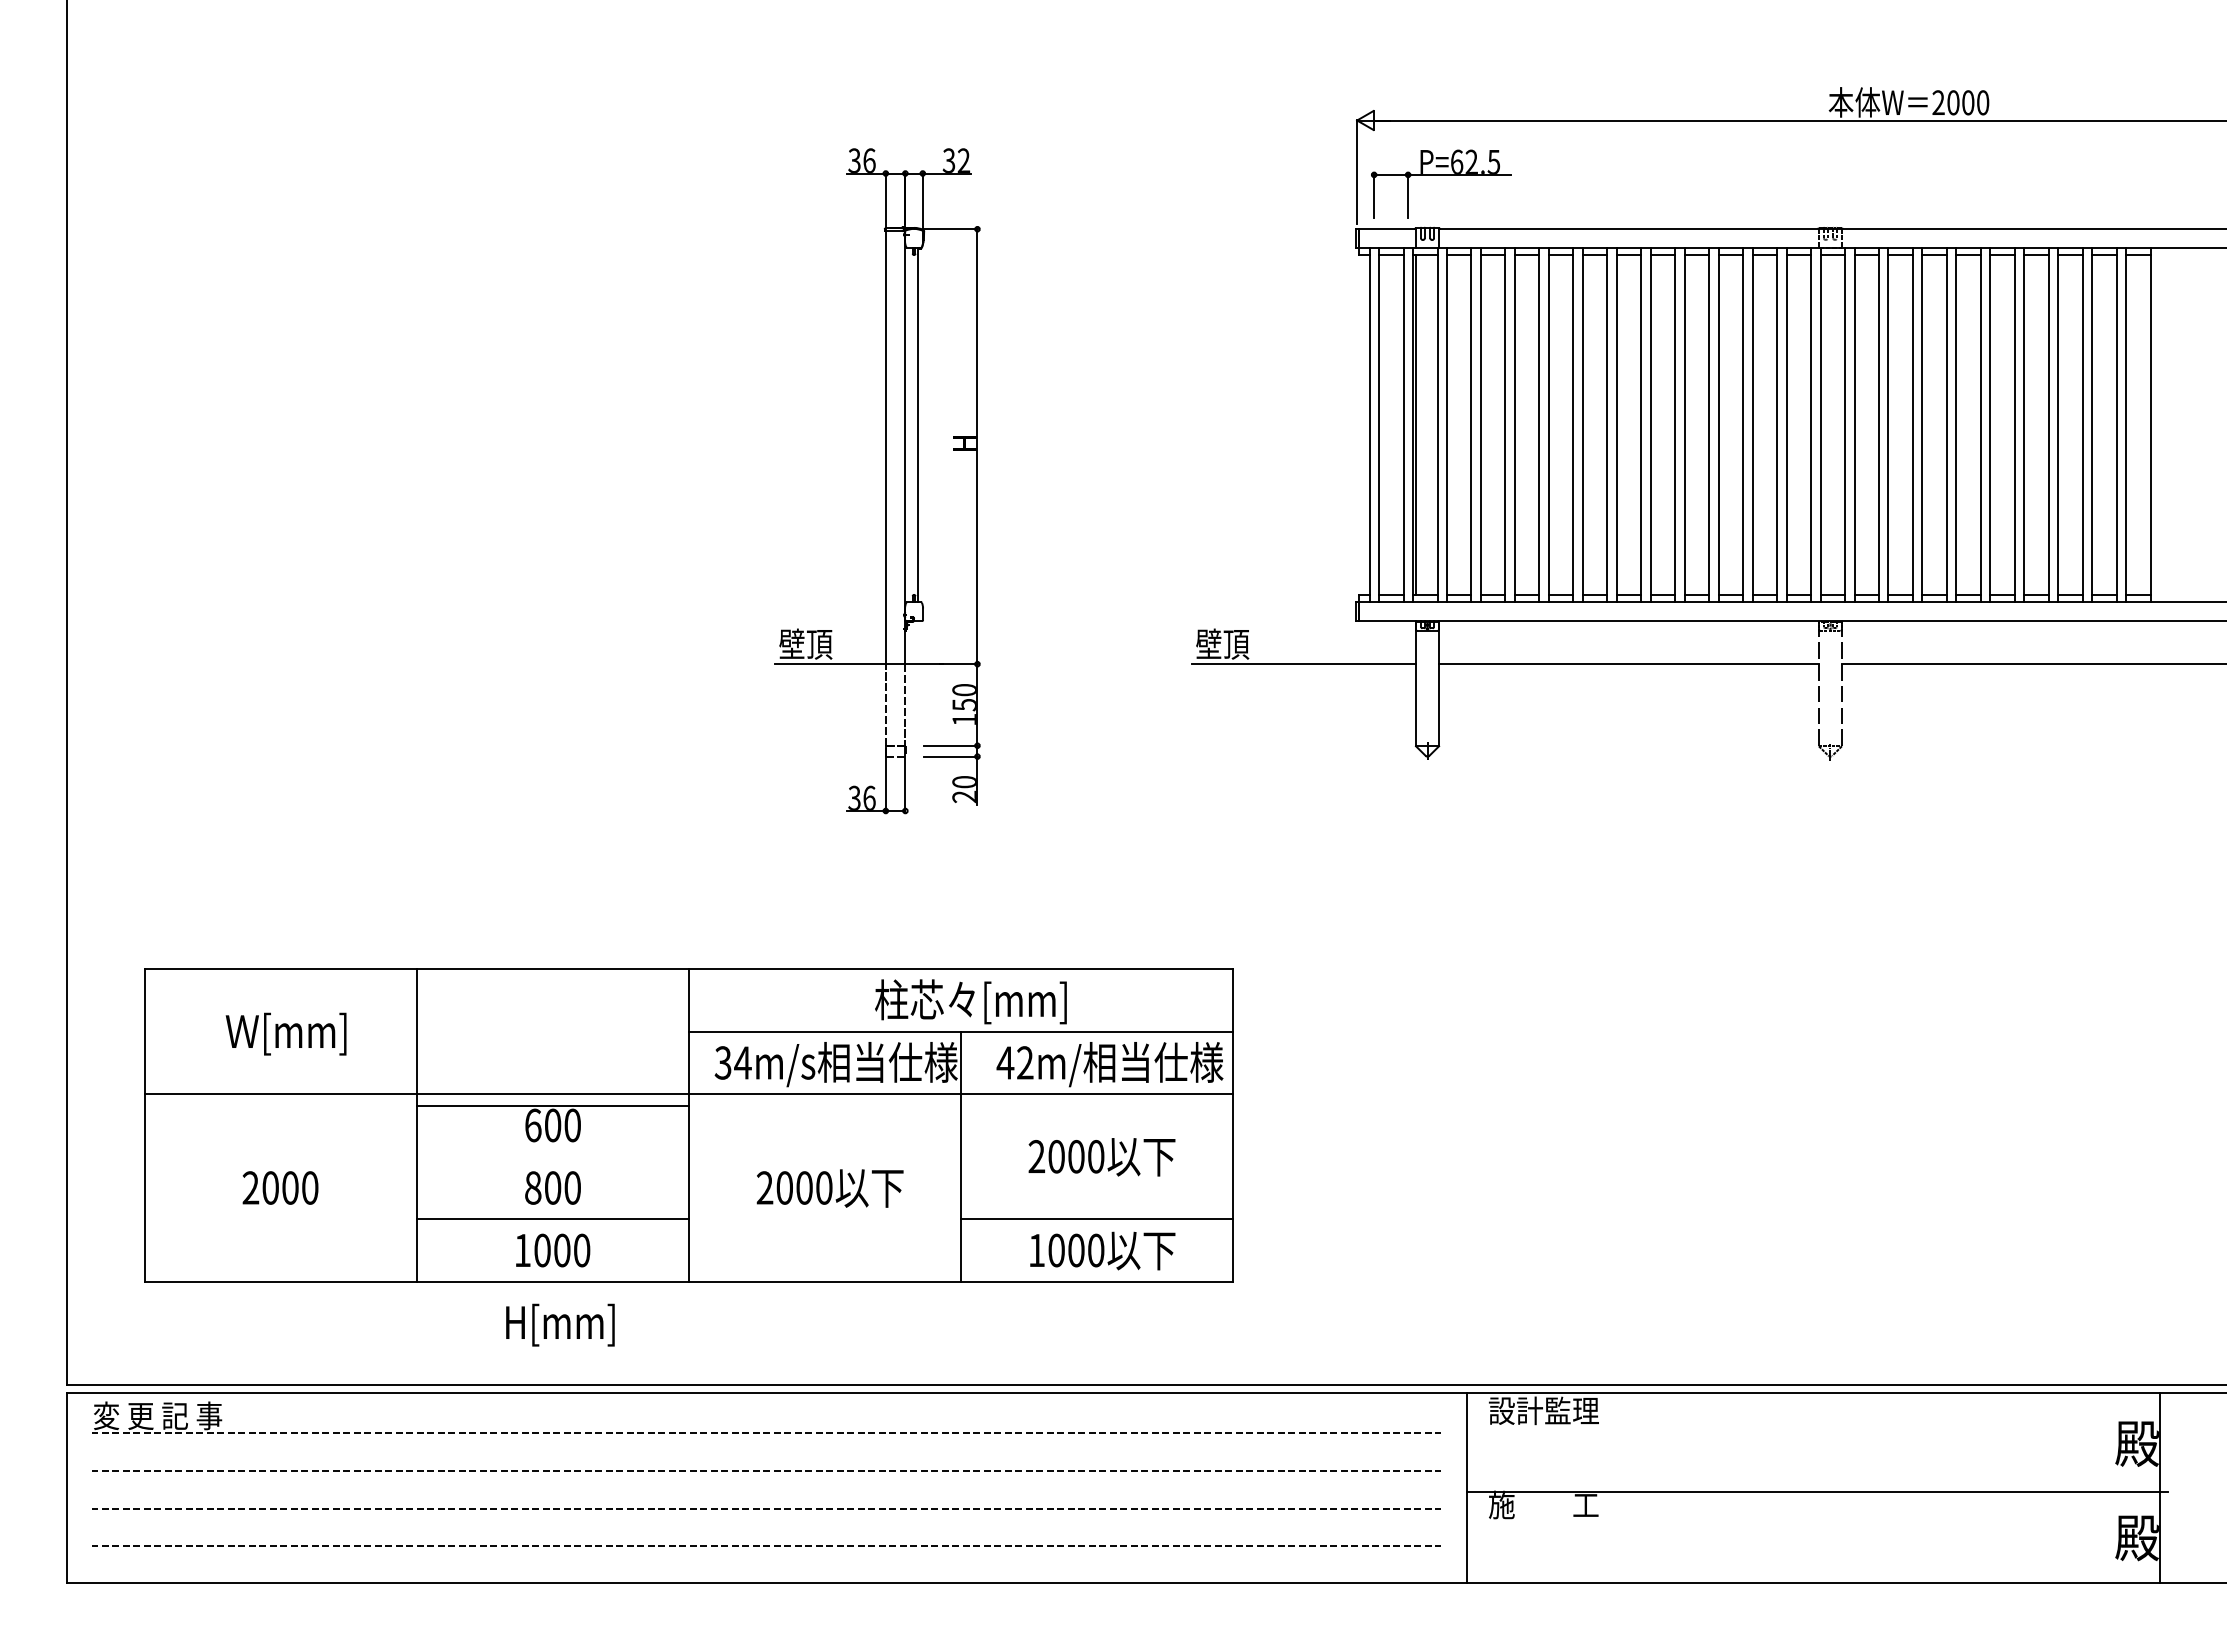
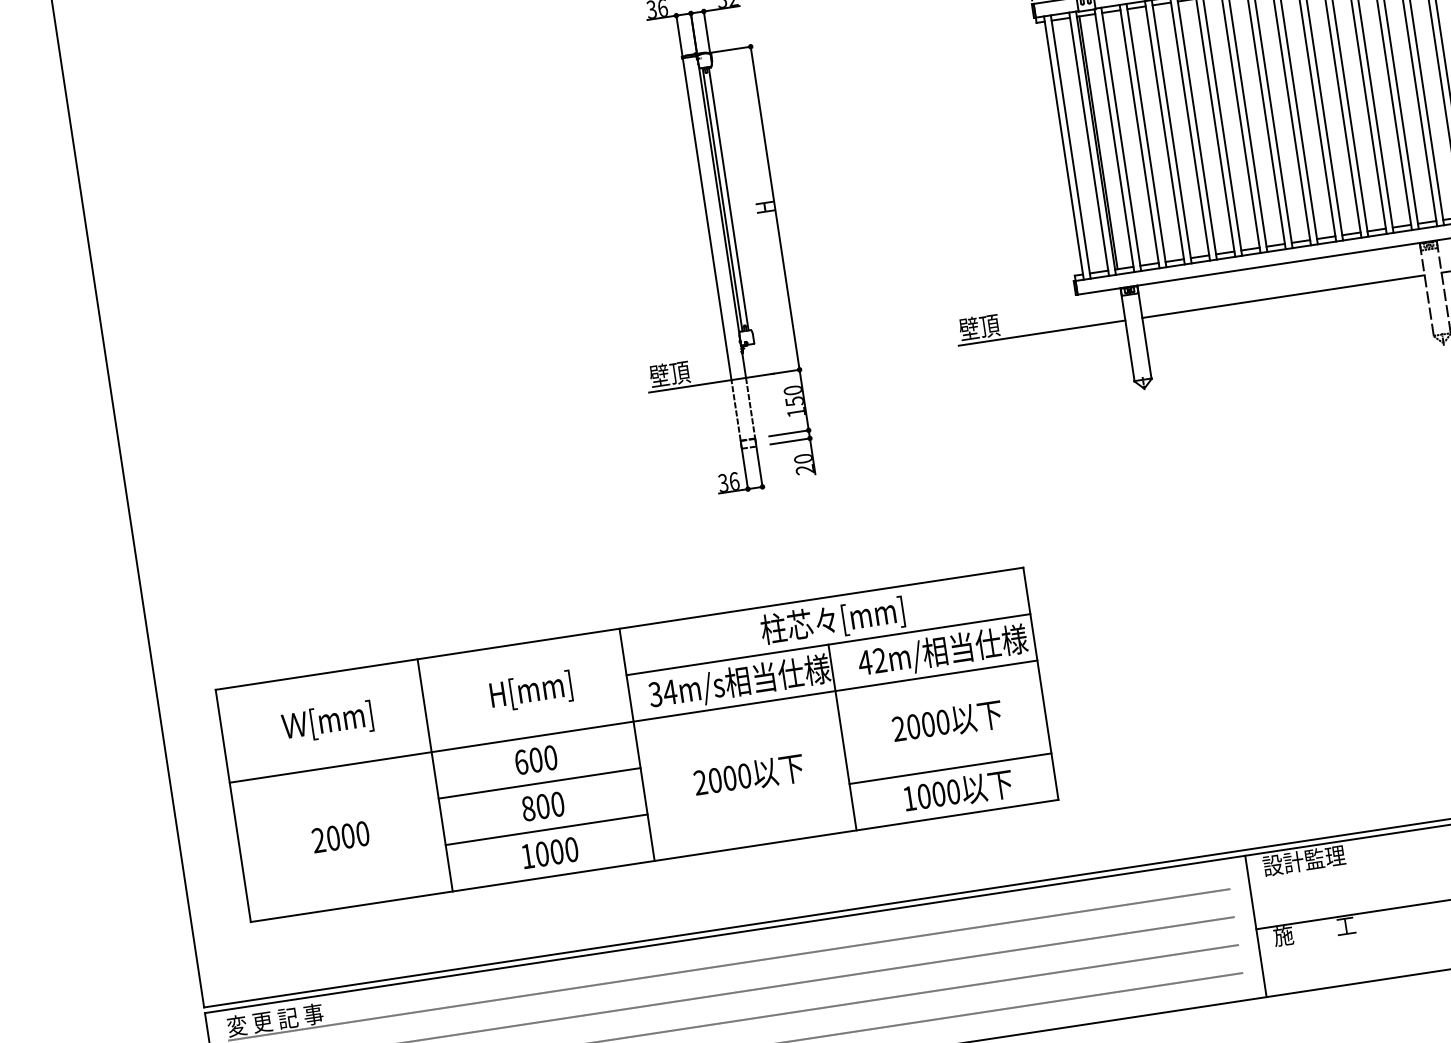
line: (910, 424) -> (722, 199), added
line: (552, 1105) -> (539, 783), moved
text: (560, 1324) -> (531, 690), moved

